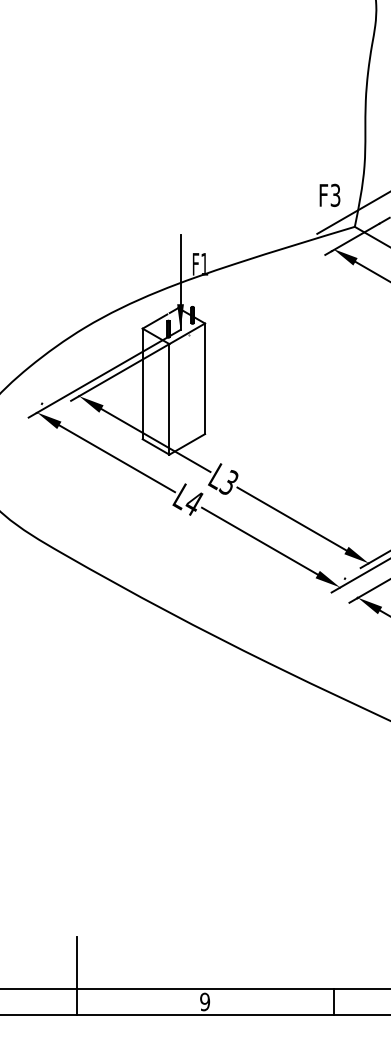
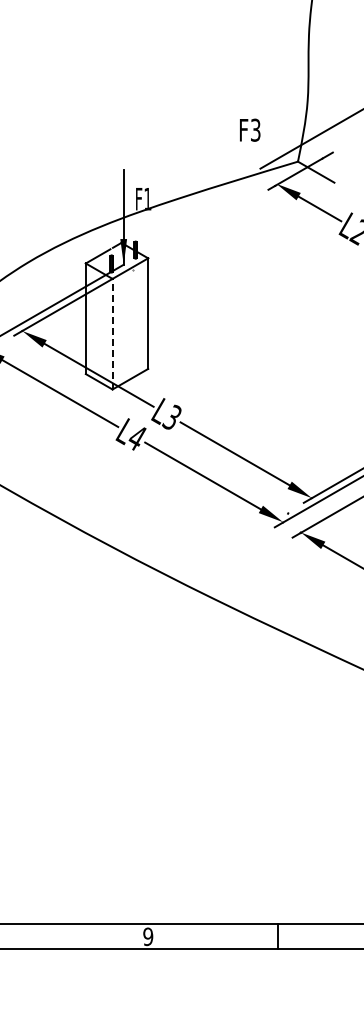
text: (329, 194) -> (249, 129), moved
line: (169, 398) -> (112, 333), solid -> dashed
line: (77, 975) -> (20, 910), removed

